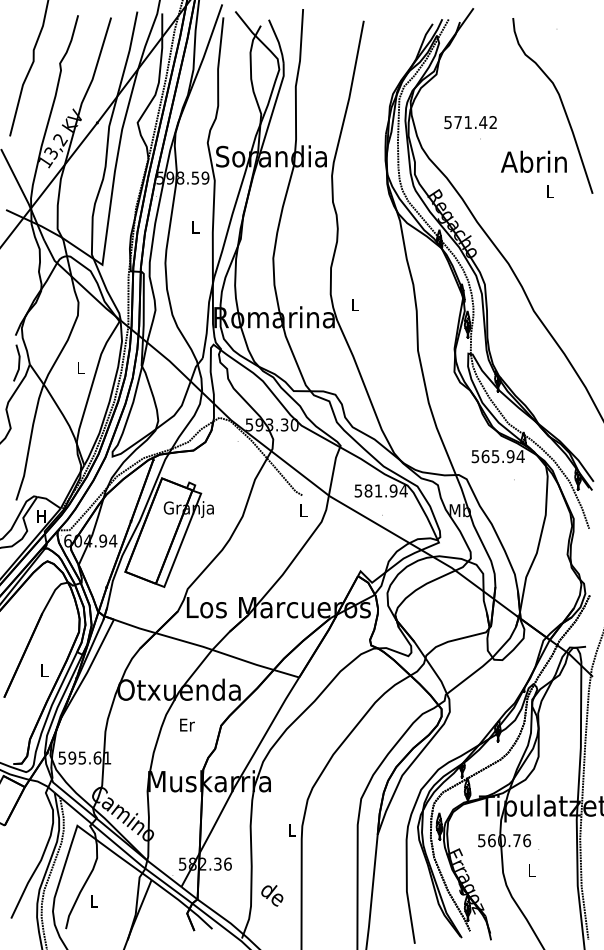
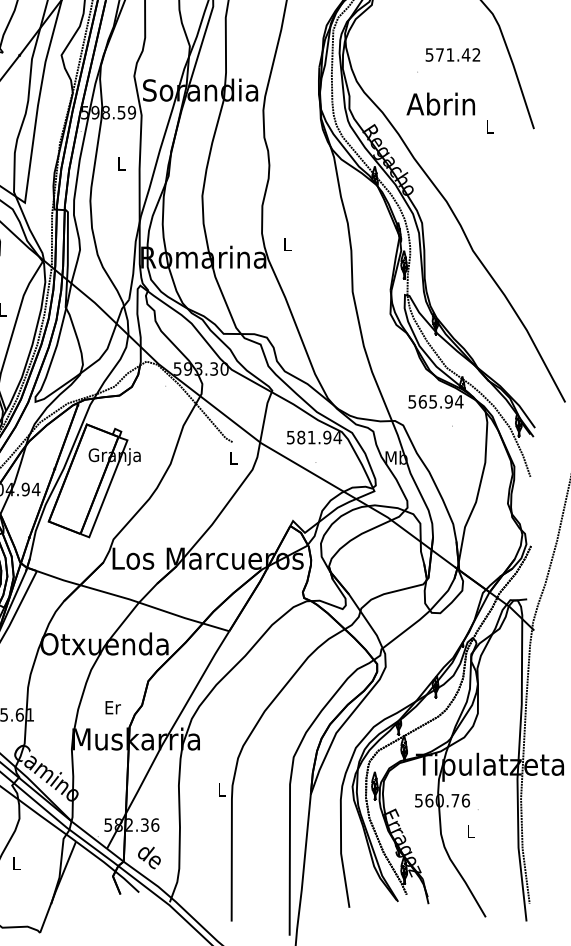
text: (470, 122) -> (452, 54), moved
text: (533, 161) -> (440, 103), moved
text: (187, 724) -> (113, 707), moved
text: (272, 895) -> (149, 857), moved

